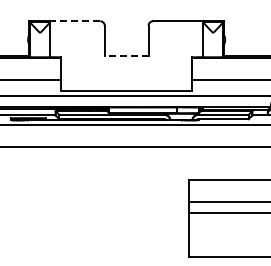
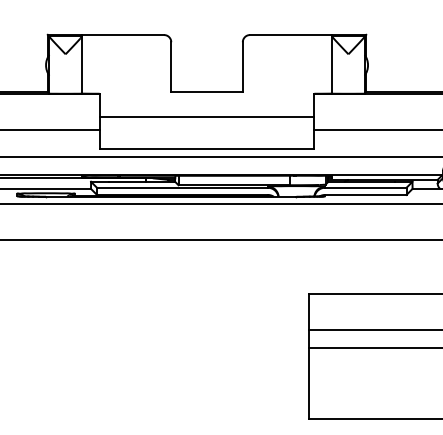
line: (74, 21) -> (121, 35), dashed -> solid
line: (126, 56) -> (206, 92), dashed -> solid
line: (126, 71) -> (206, 117), added

